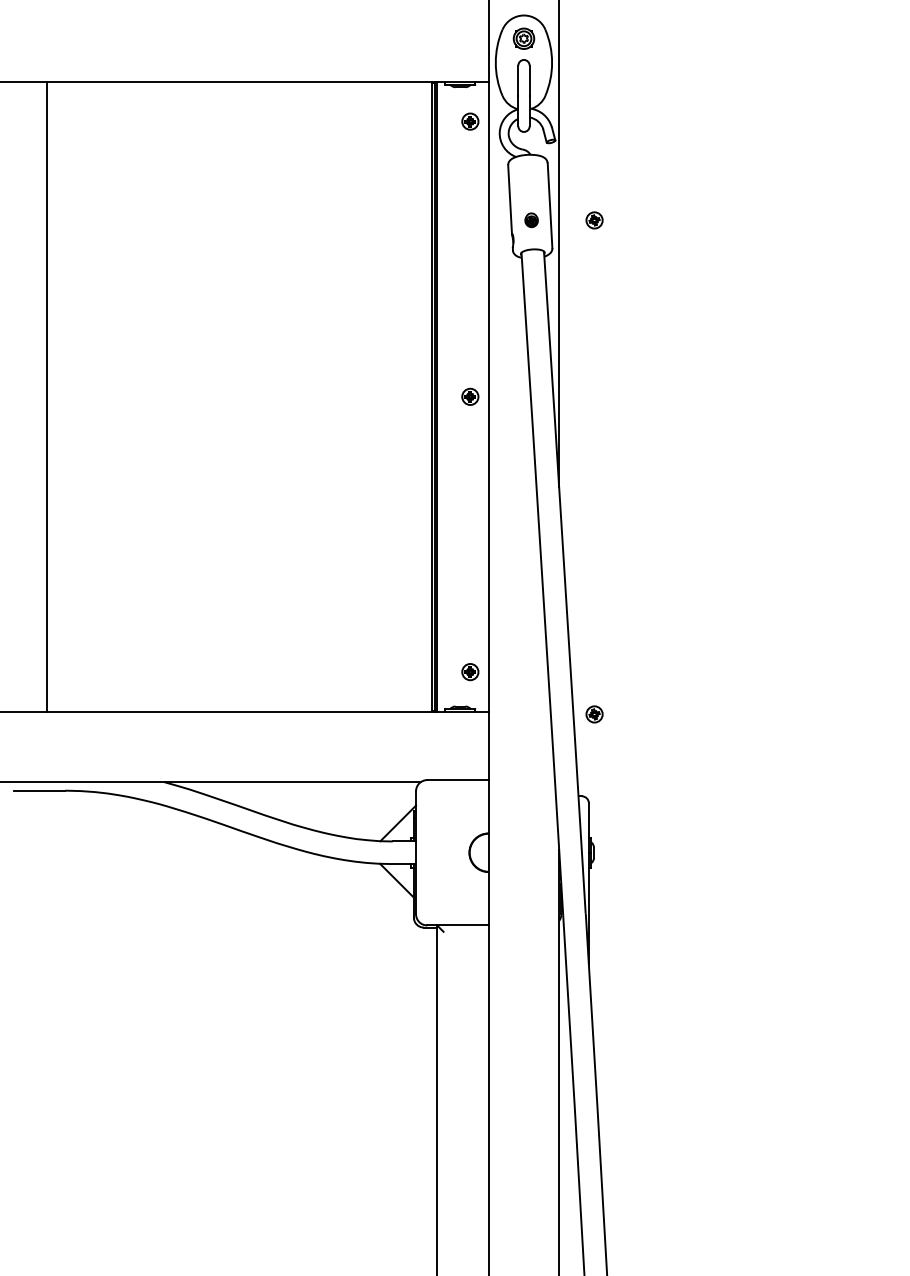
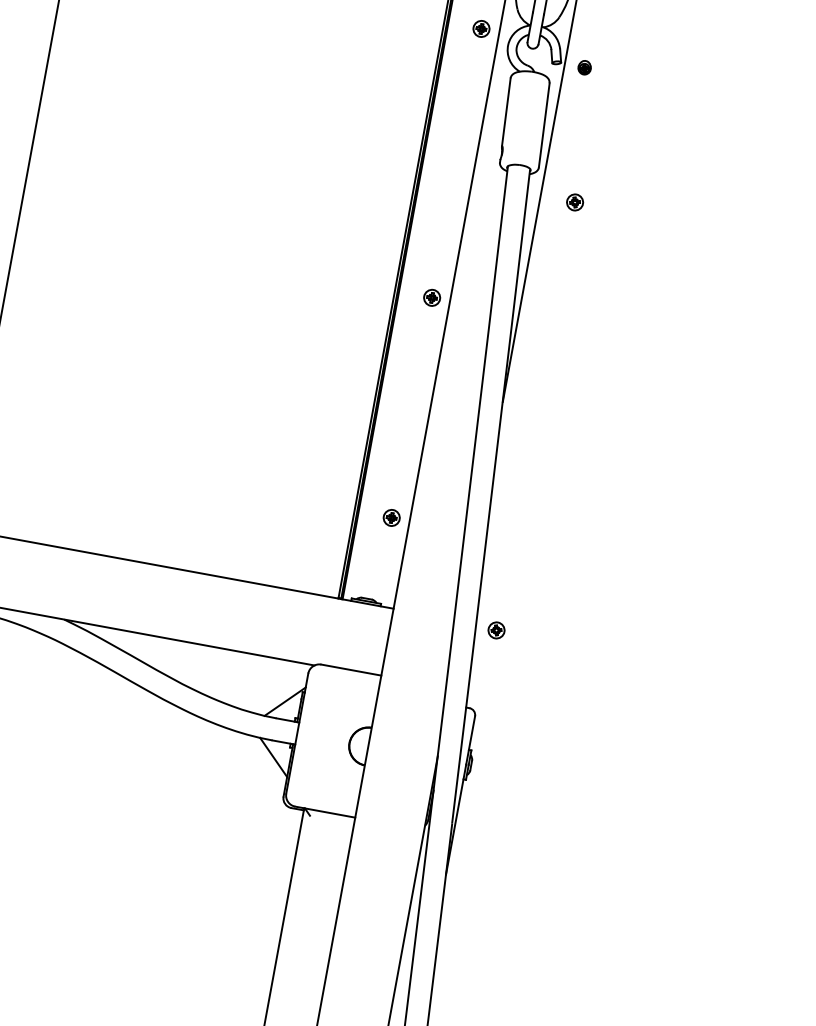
part: (531, 220) -> (584, 67), moved
part: (594, 220) -> (575, 202), moved
part: (470, 672) -> (391, 518), moved

